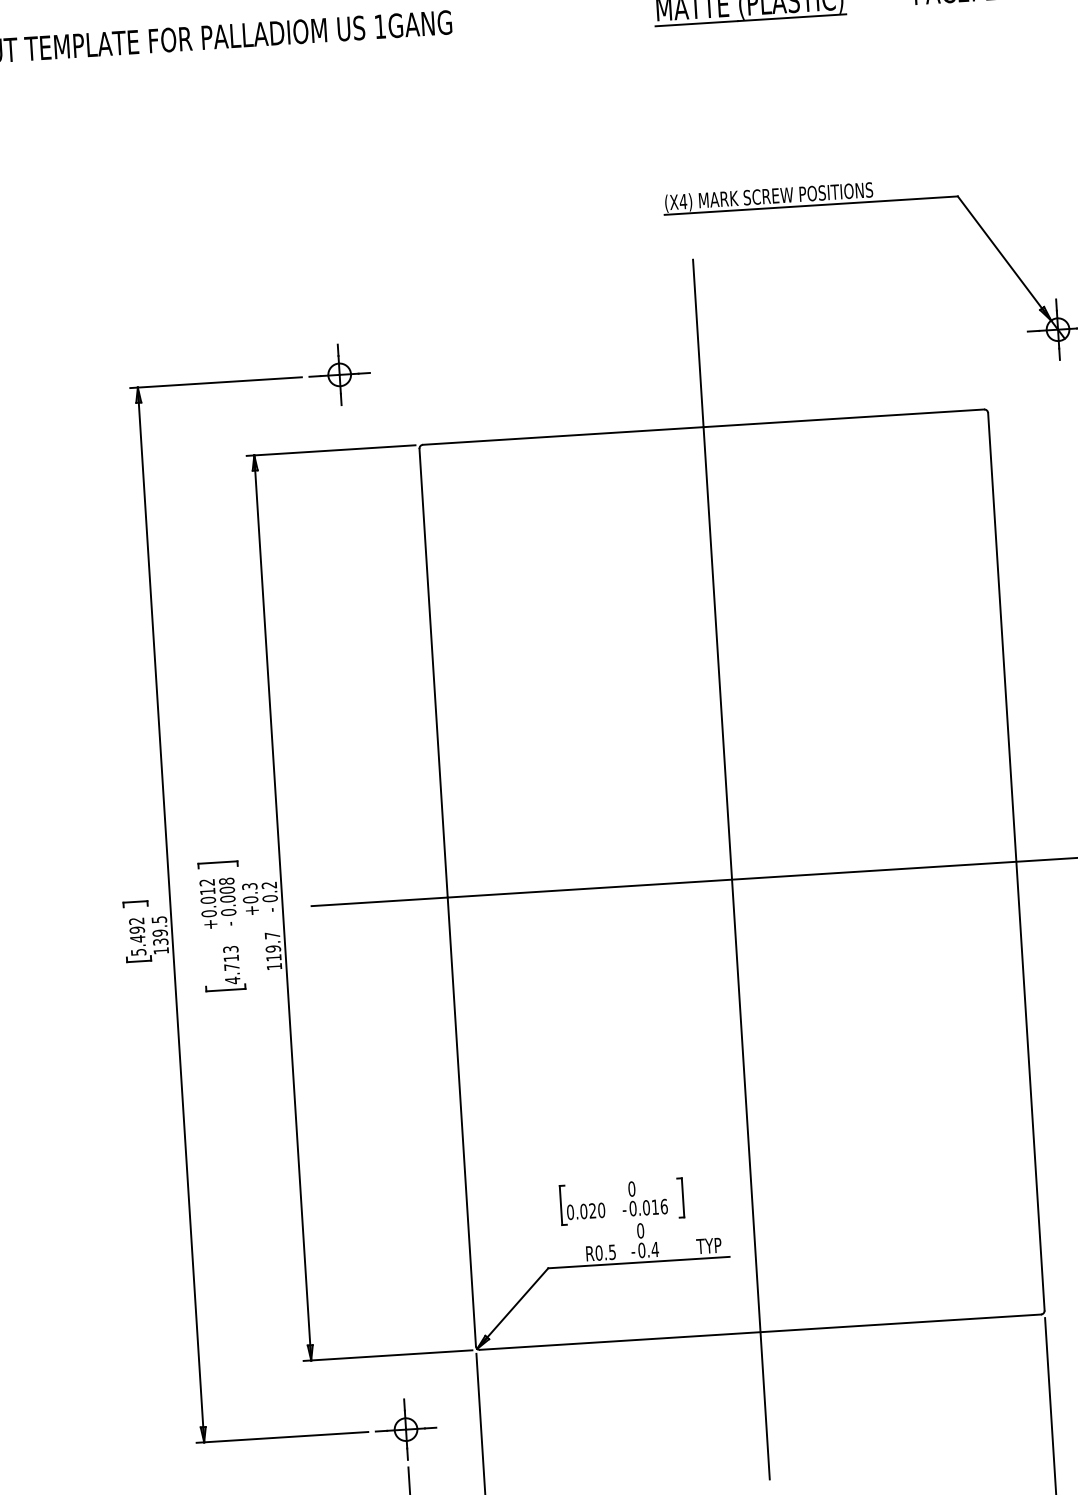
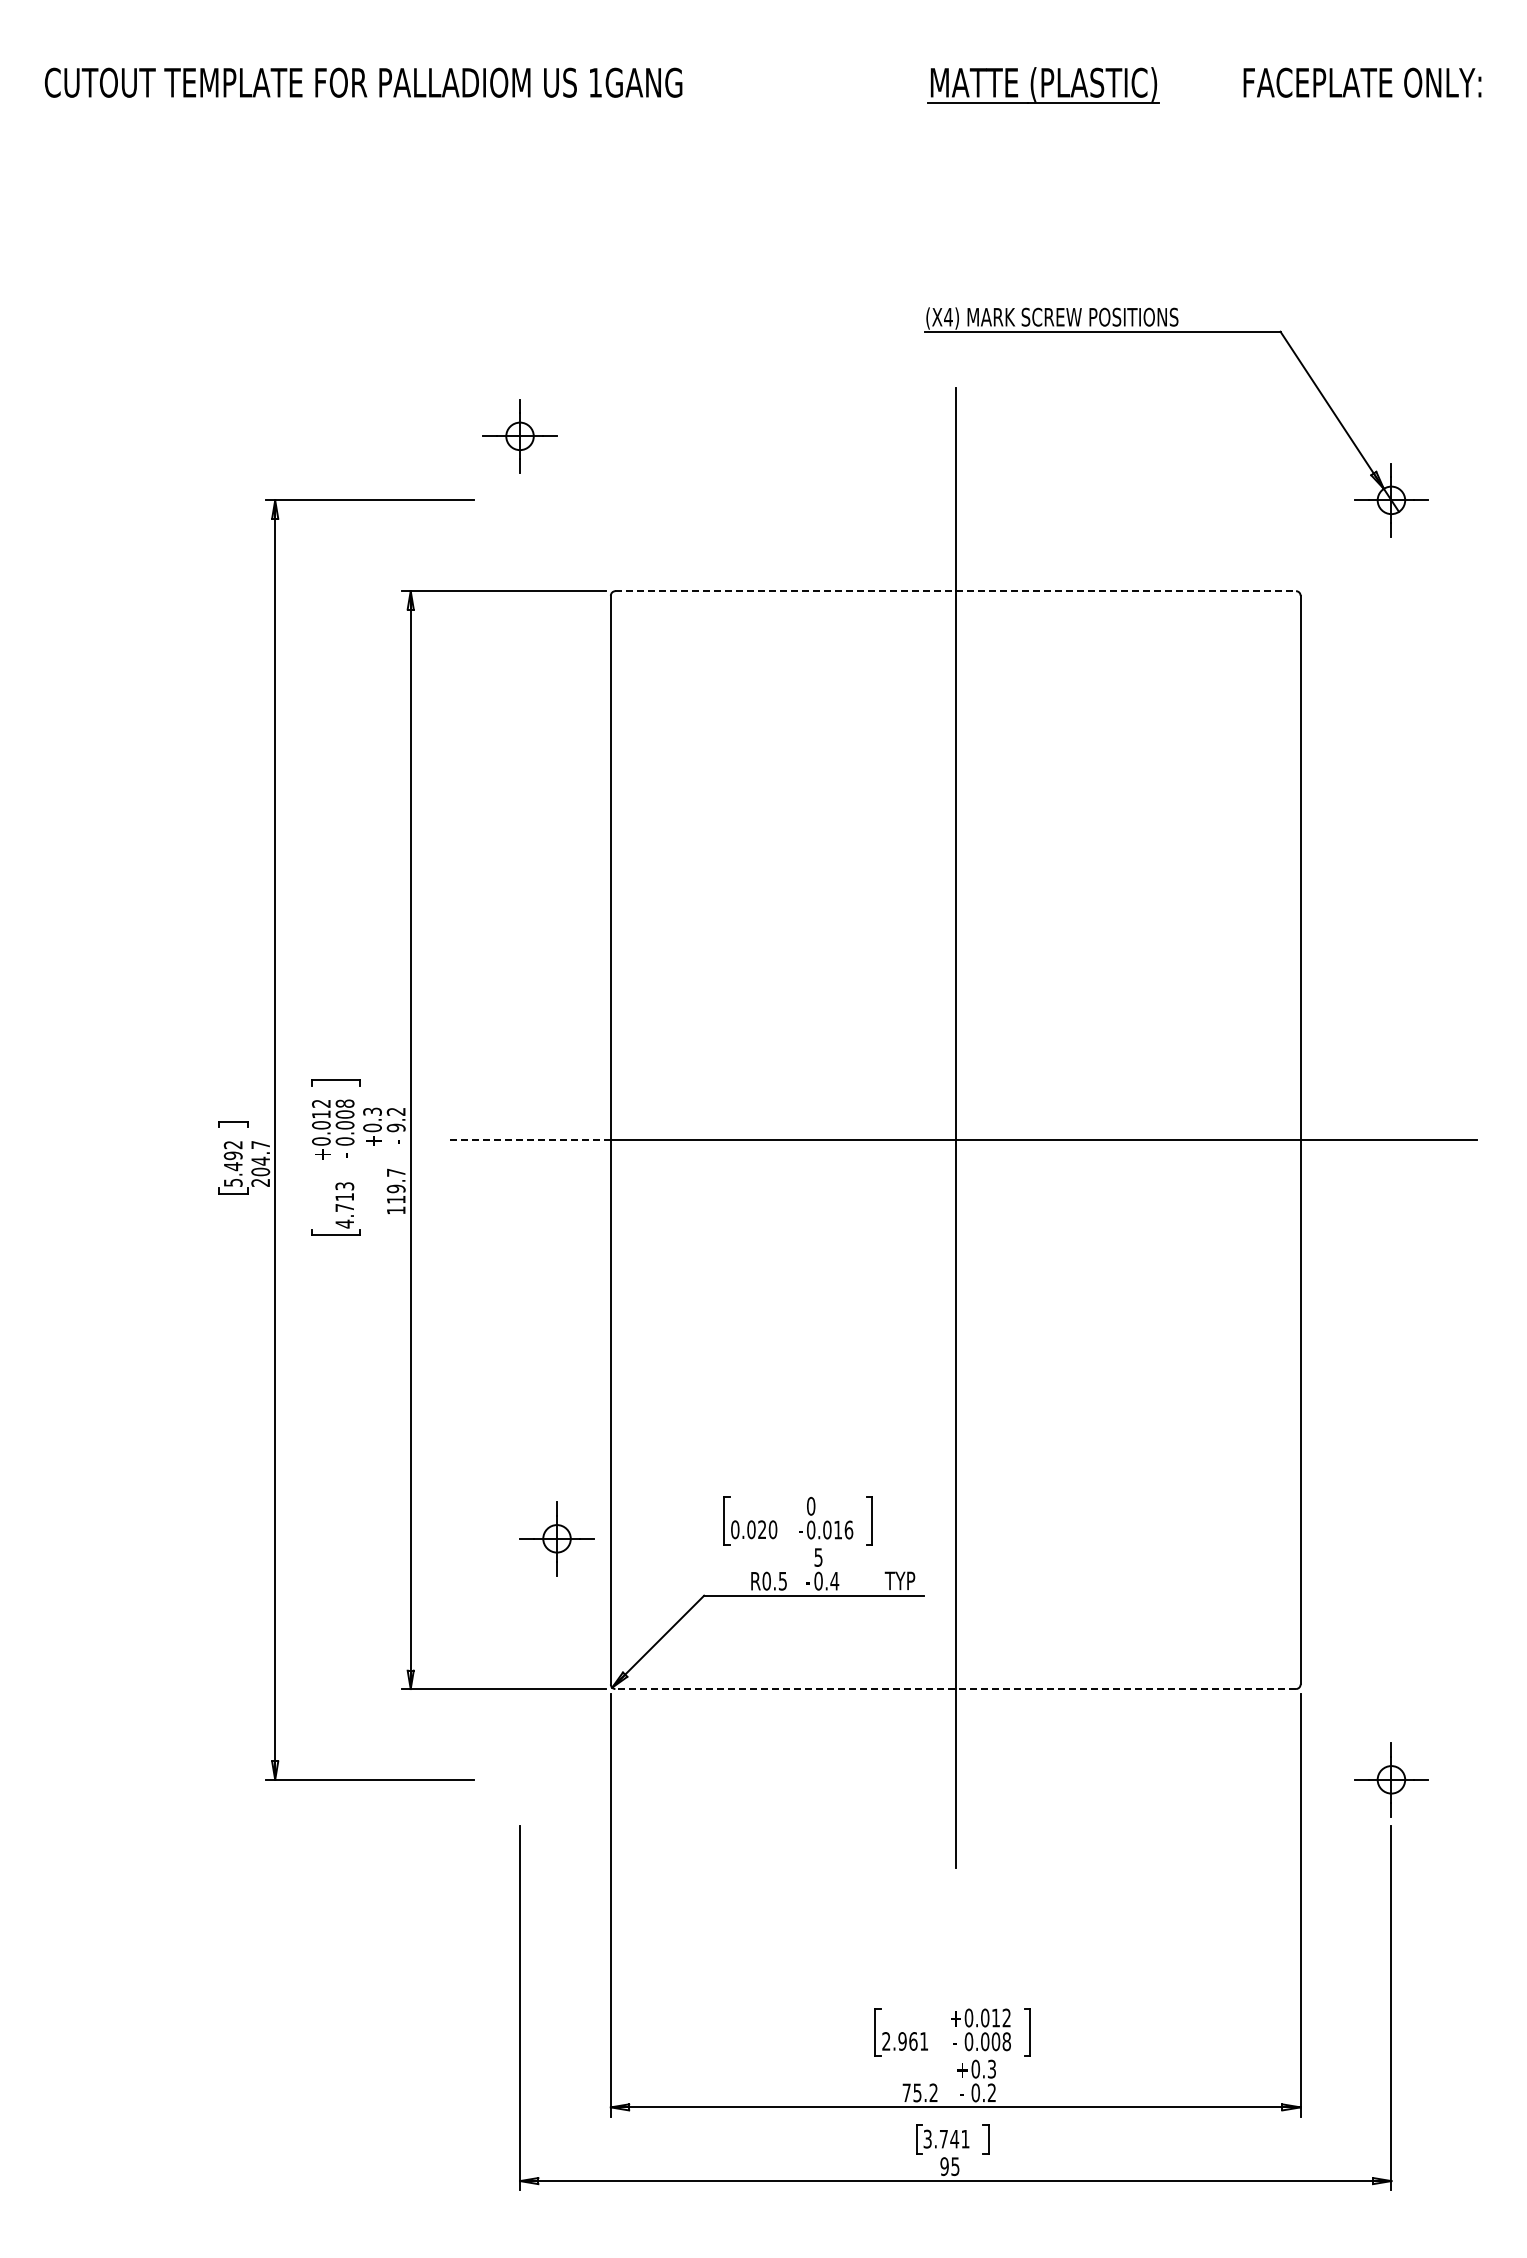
part: (339, 375) -> (519, 436), moved
line: (704, 427) -> (956, 591), solid -> dashed
text: (270, 898) -> (396, 1127), 0.2 -> 9.2
line: (379, 902) -> (528, 1140), solid -> dashed
text: (160, 935) -> (260, 1163), 139.5 -> 204.7
text: (640, 1230) -> (818, 1557), 0 -> 5
line: (760, 1332) -> (955, 1689), solid -> dashed
part: (405, 1429) -> (556, 1538), moved

